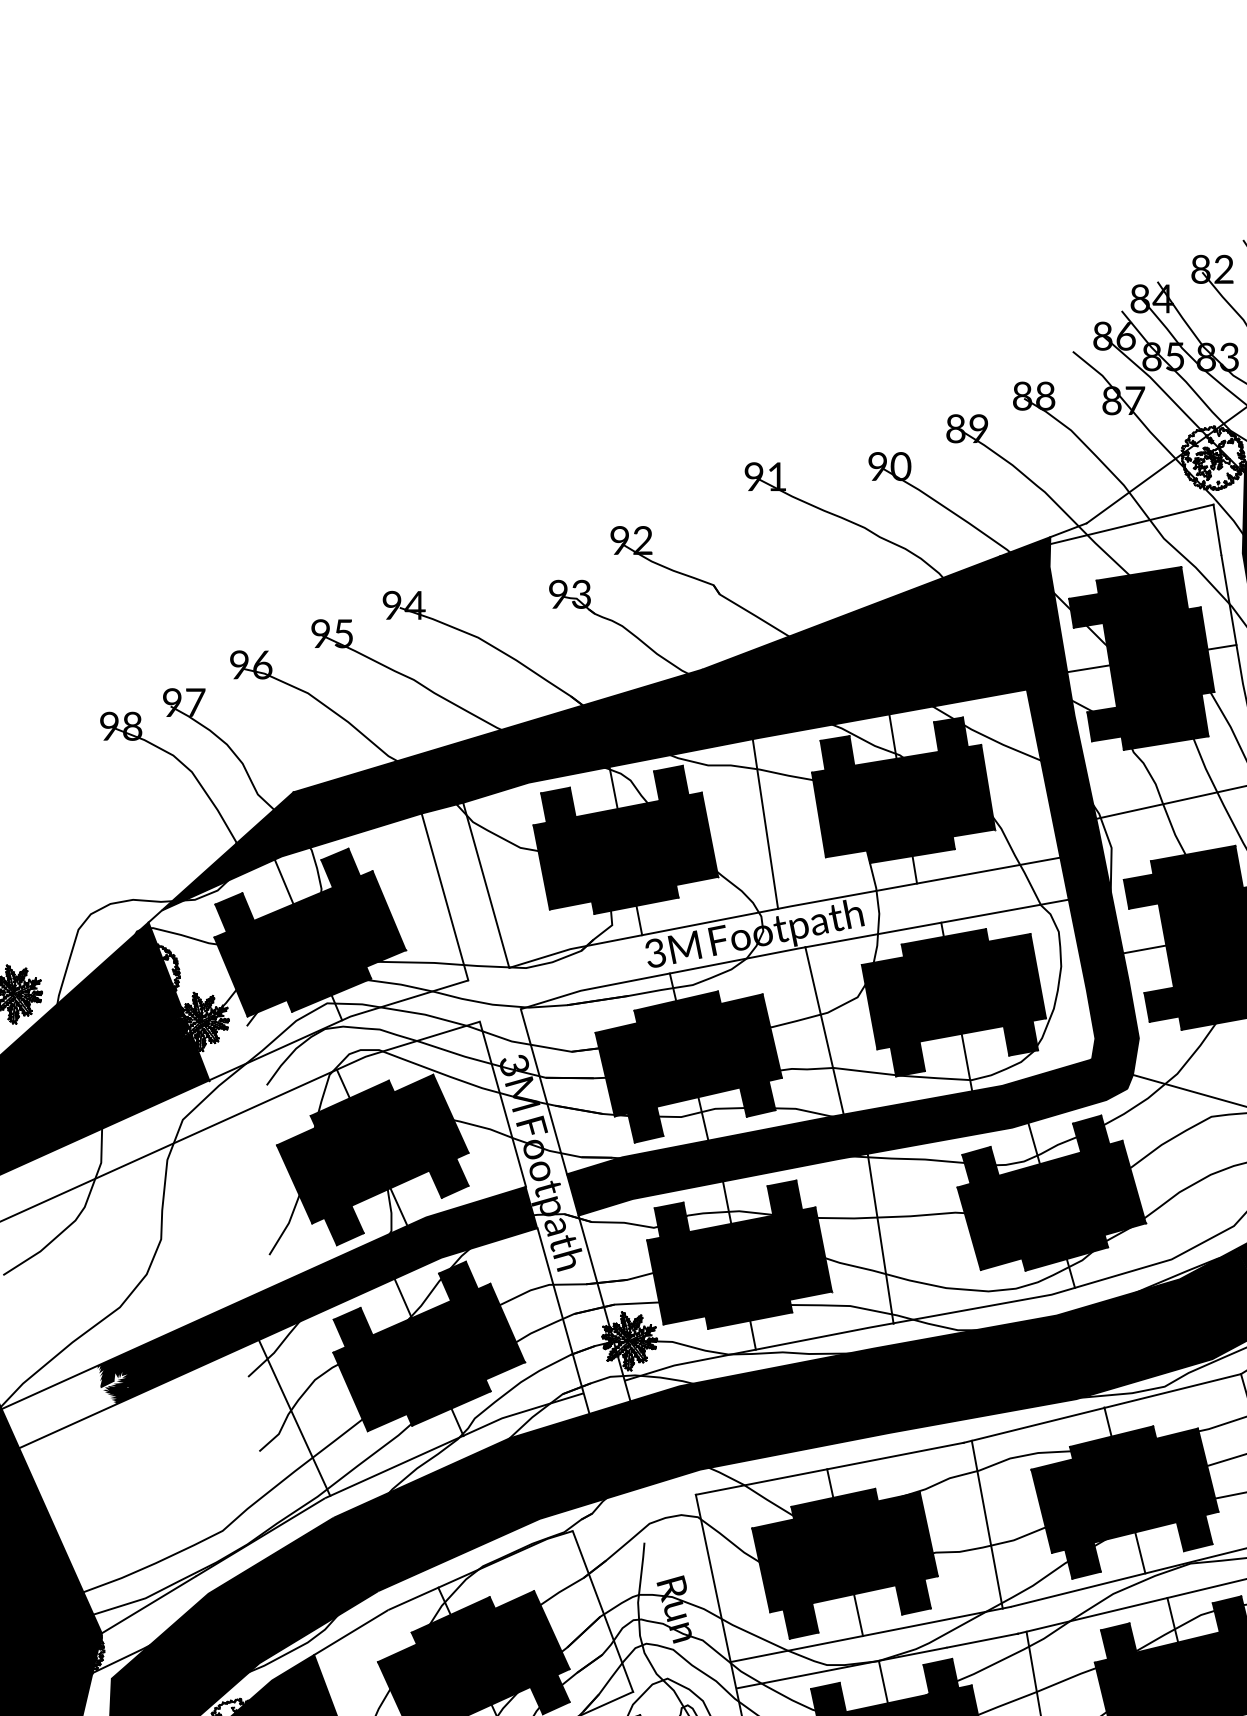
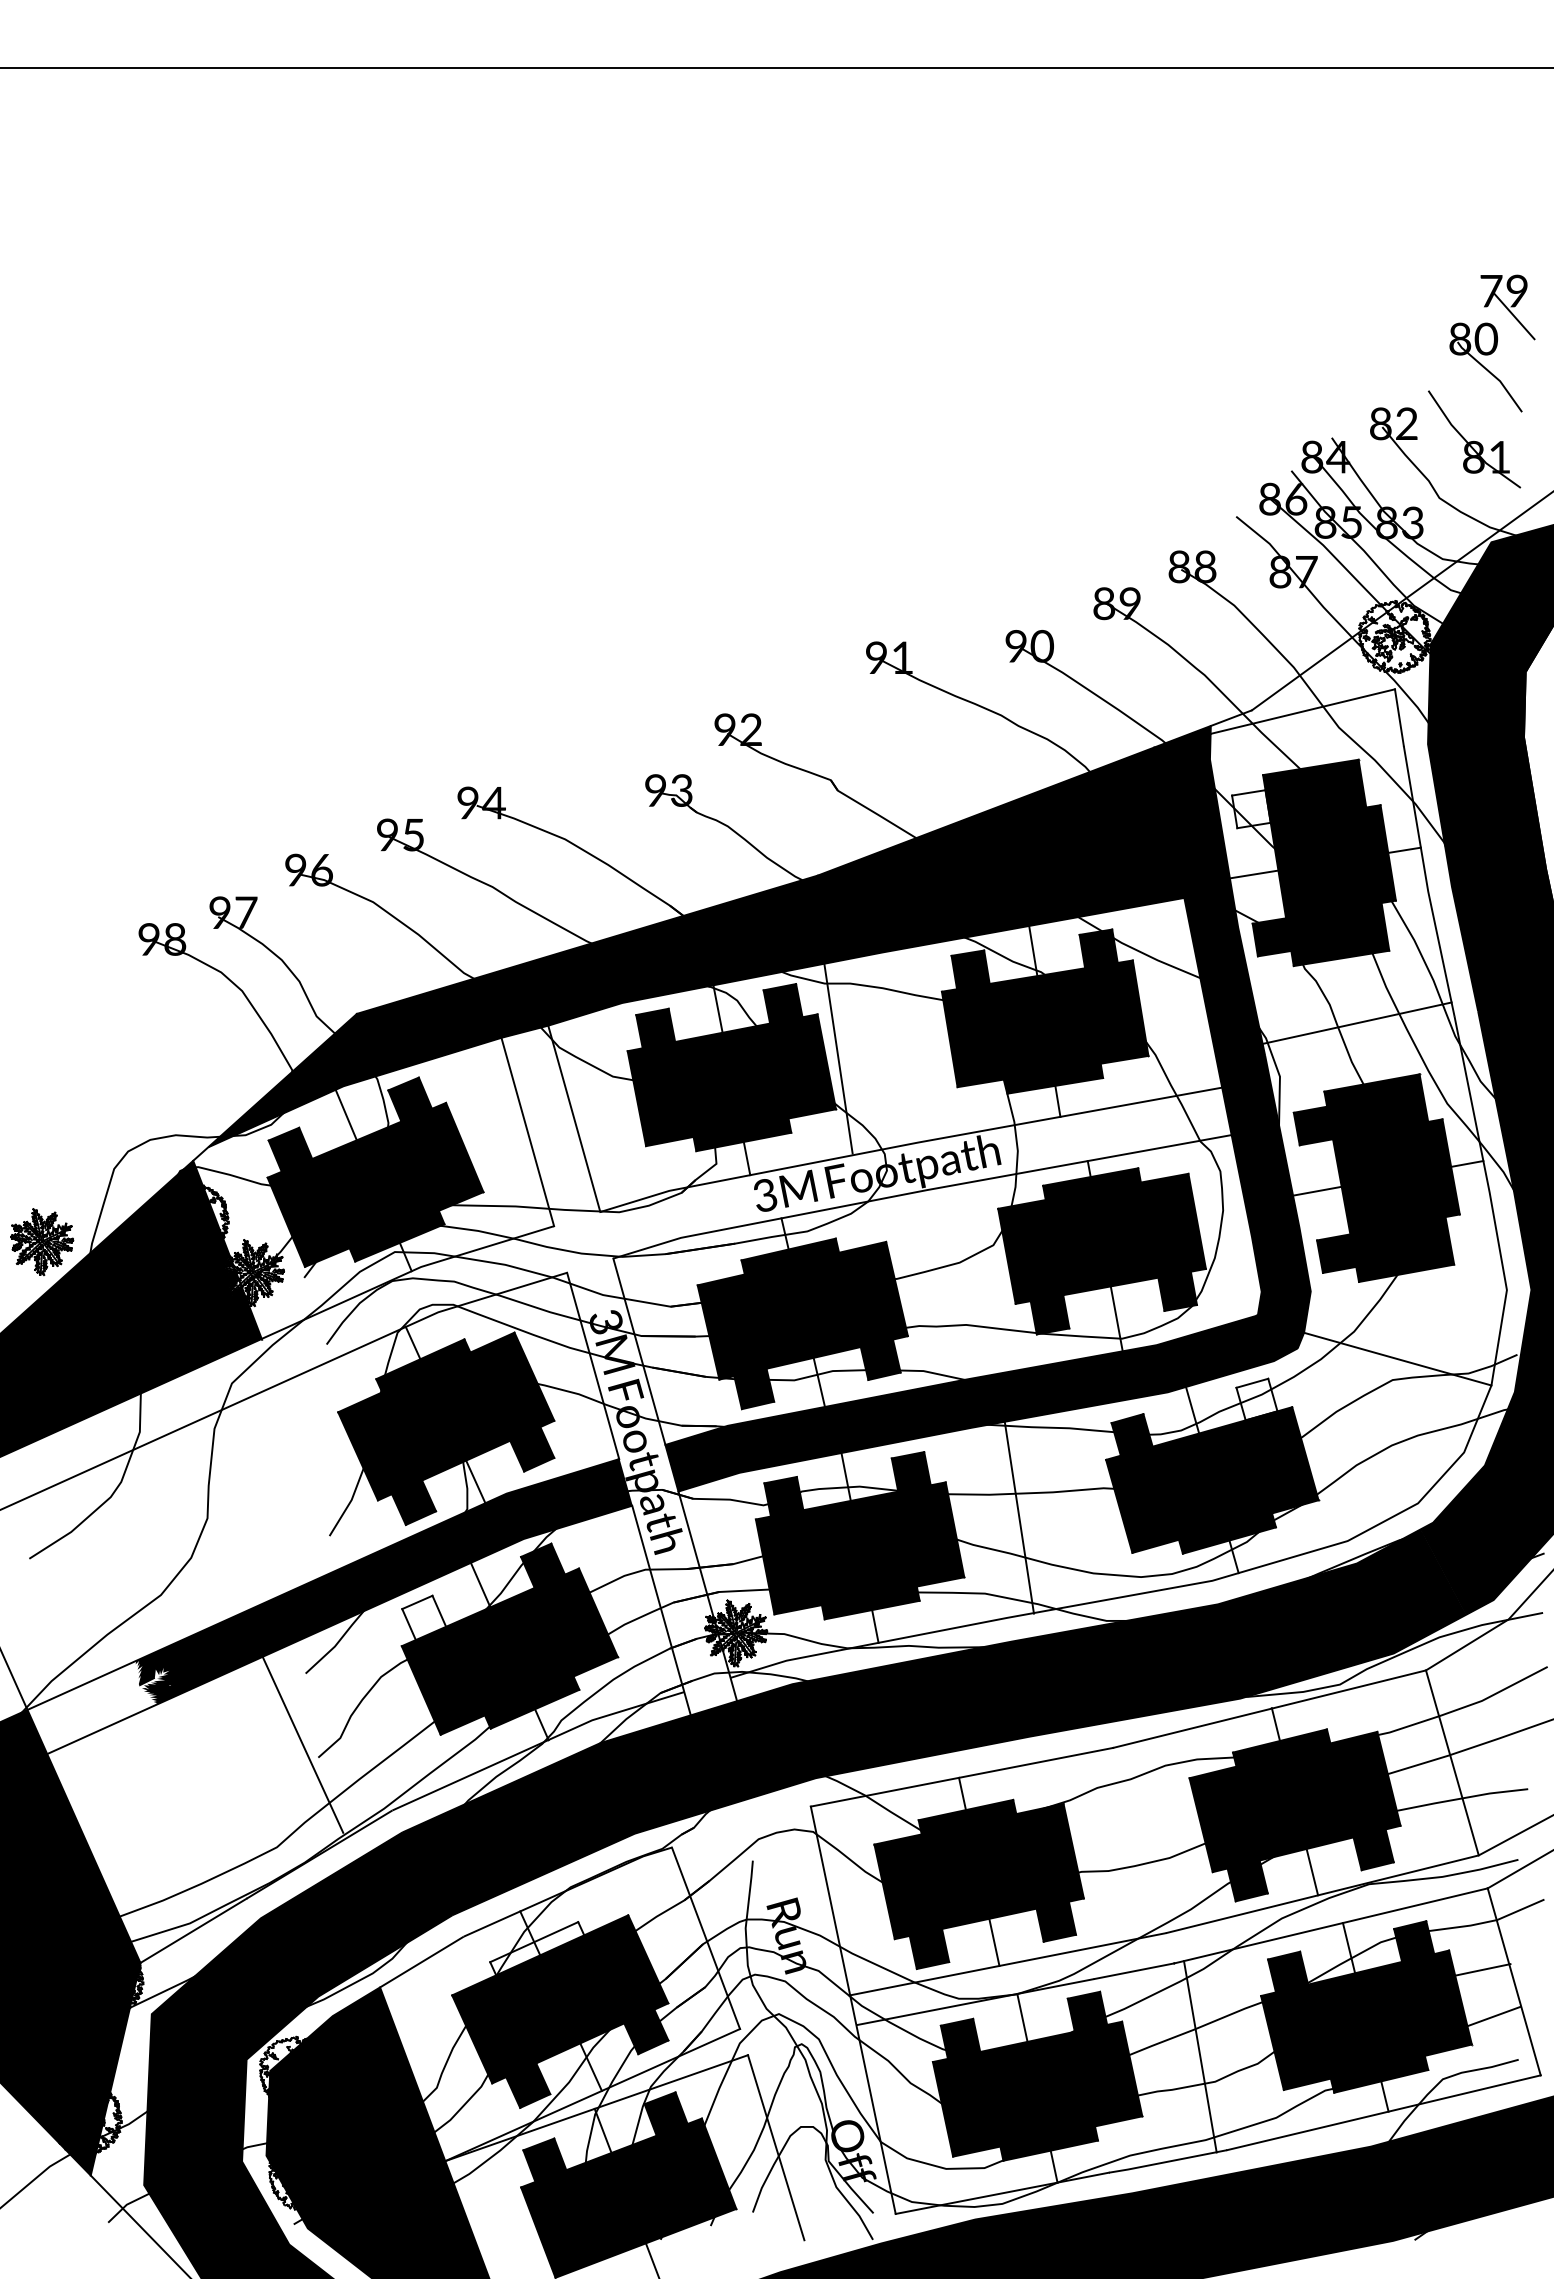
fill: (1086, 611) -> (1251, 809), removed
line: (765, 823) -> (838, 1057), moved
line: (824, 1031) -> (955, 1283), removed
fill: (1090, 1134) -> (1256, 1399), removed
fill: (353, 1327) -> (424, 1617), removed
line: (294, 1416) -> (302, 1743), moved
line: (987, 1524) -> (1139, 1840), removed
fill: (453, 1620) -> (537, 1948), removed

